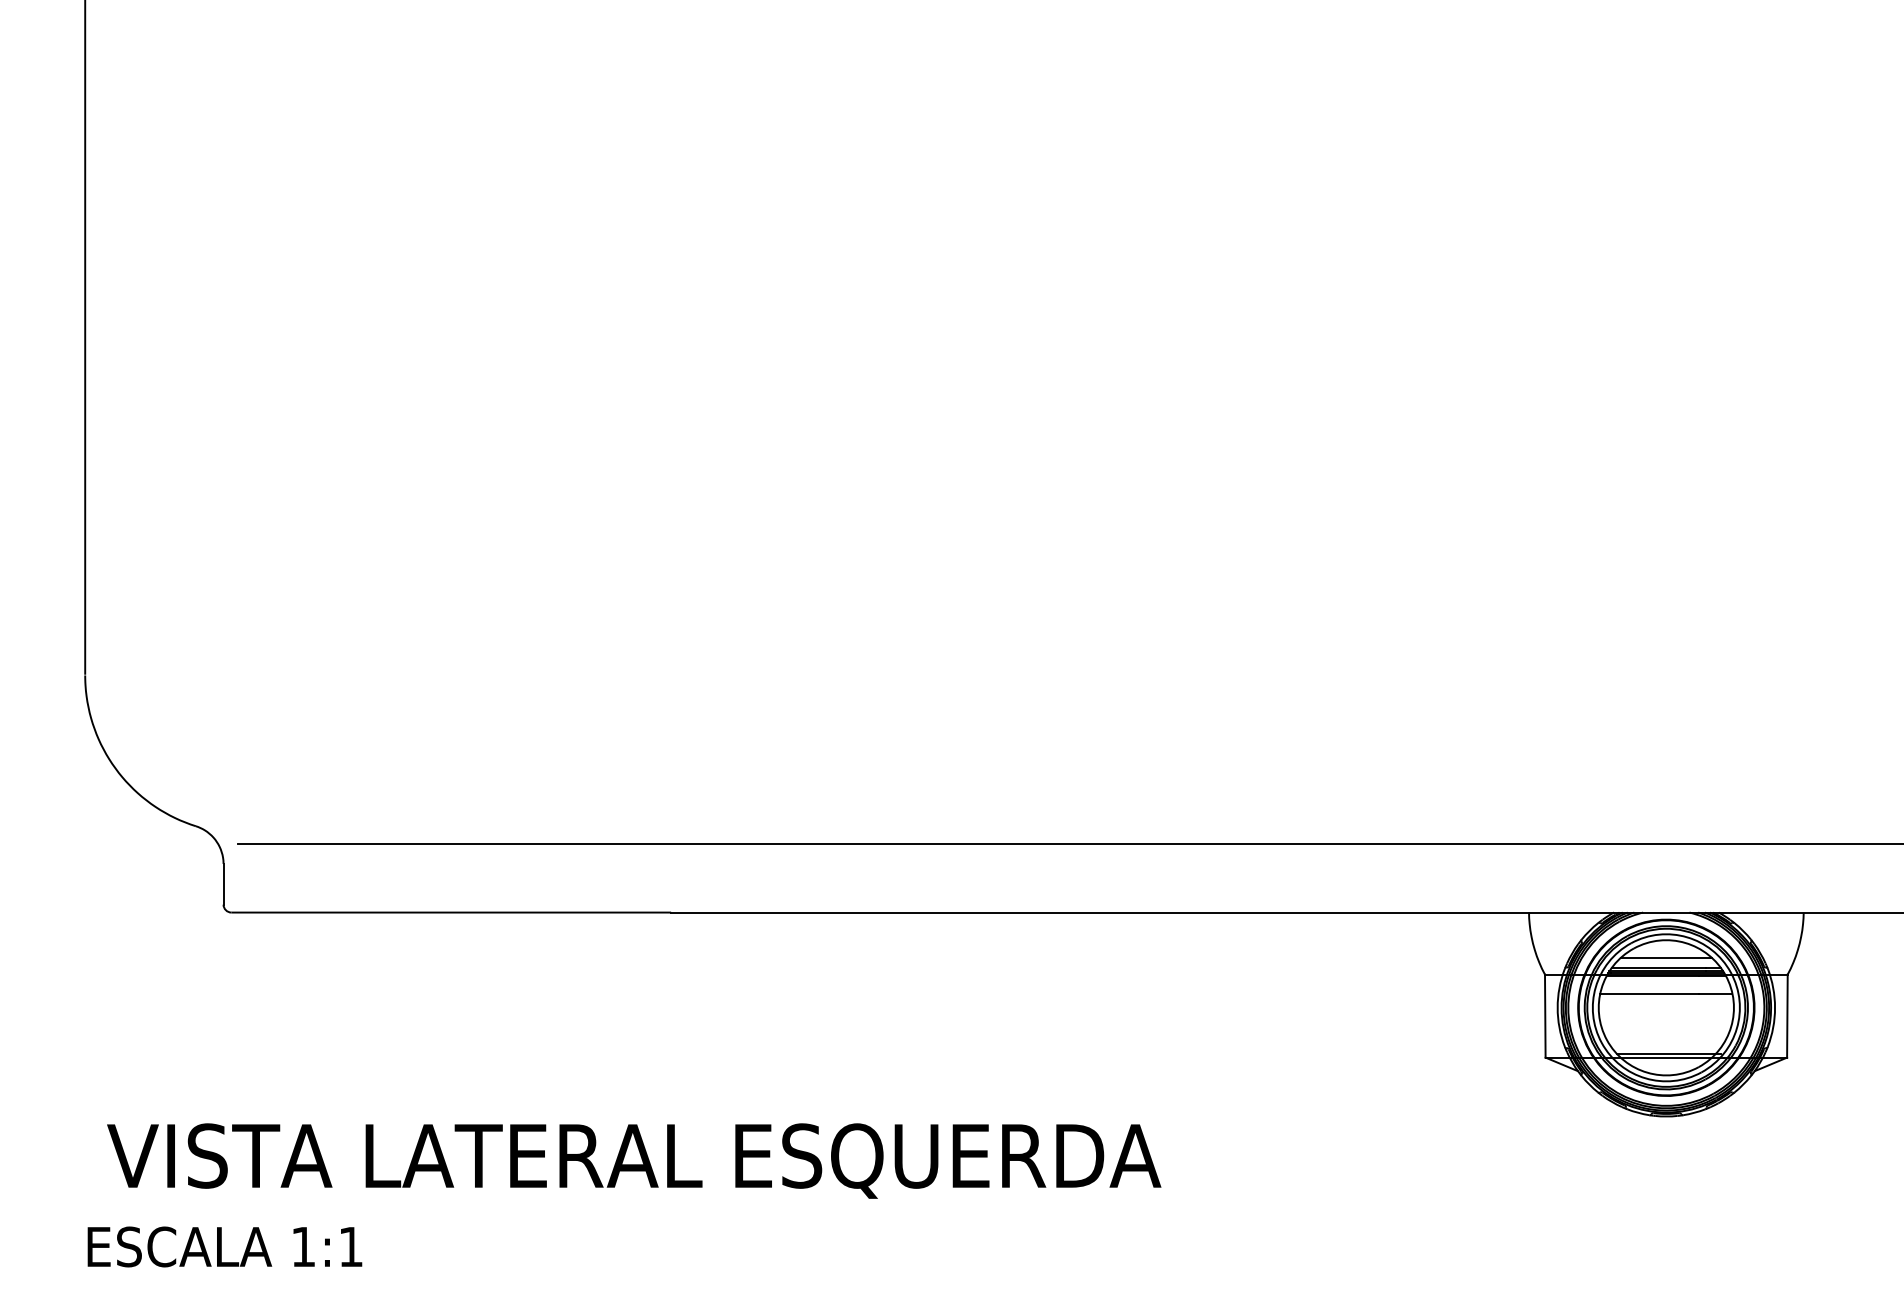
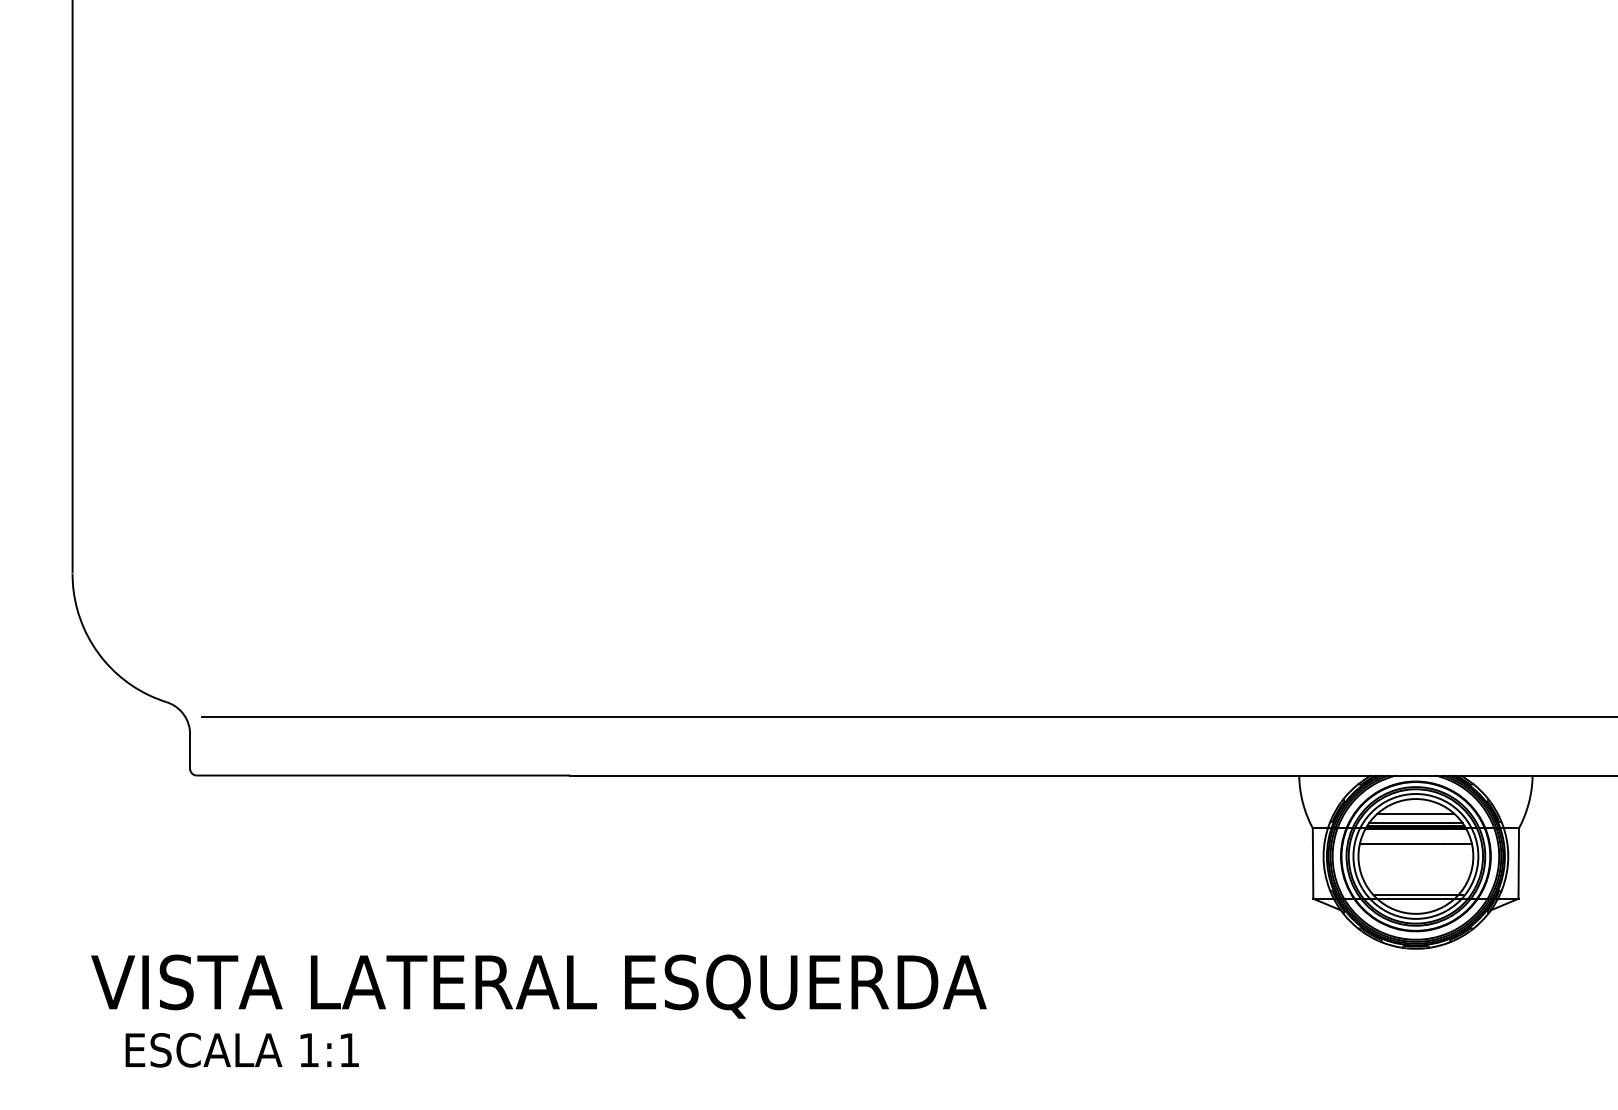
text: (224, 1246) -> (241, 1049), moved

